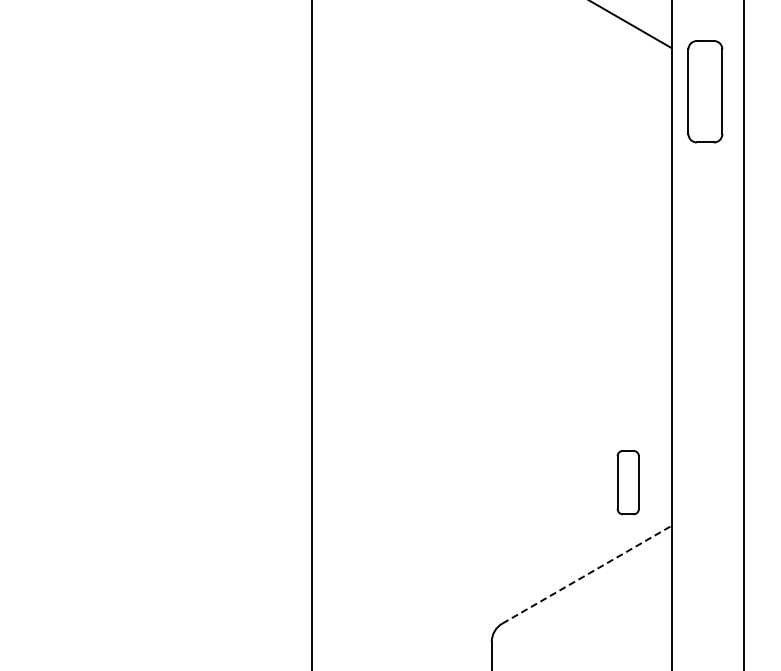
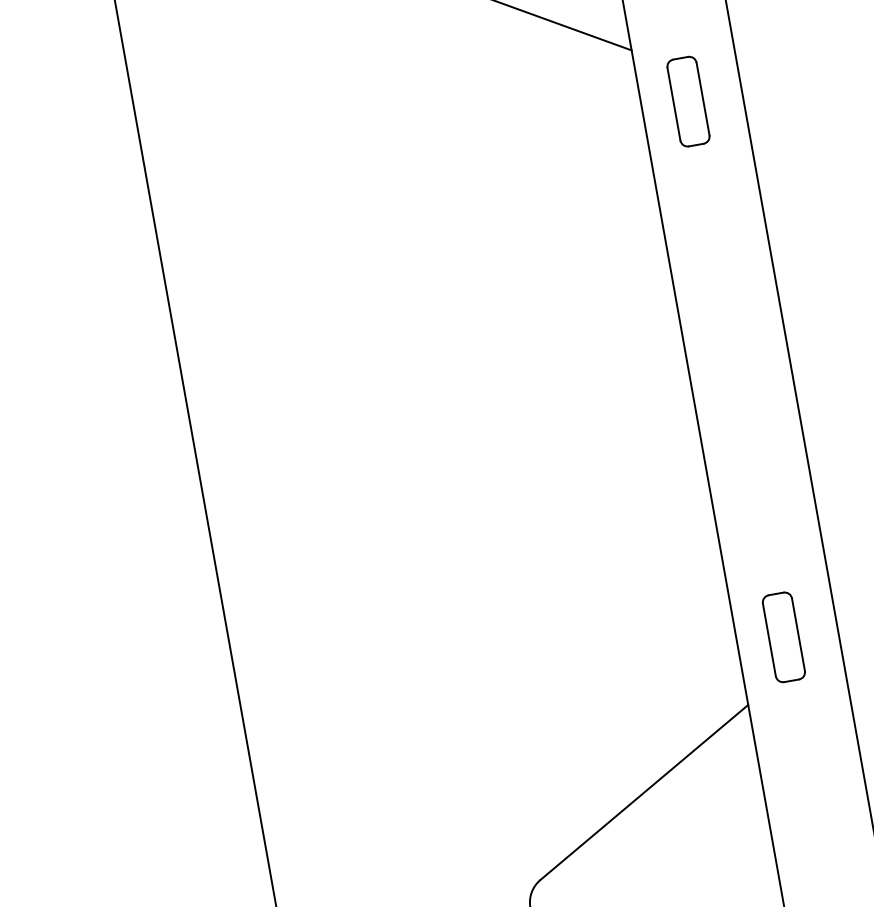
part: (704, 90) -> (687, 100), size x0.62
part: (627, 482) -> (782, 637), moved
line: (586, 574) -> (643, 792), dashed -> solid

